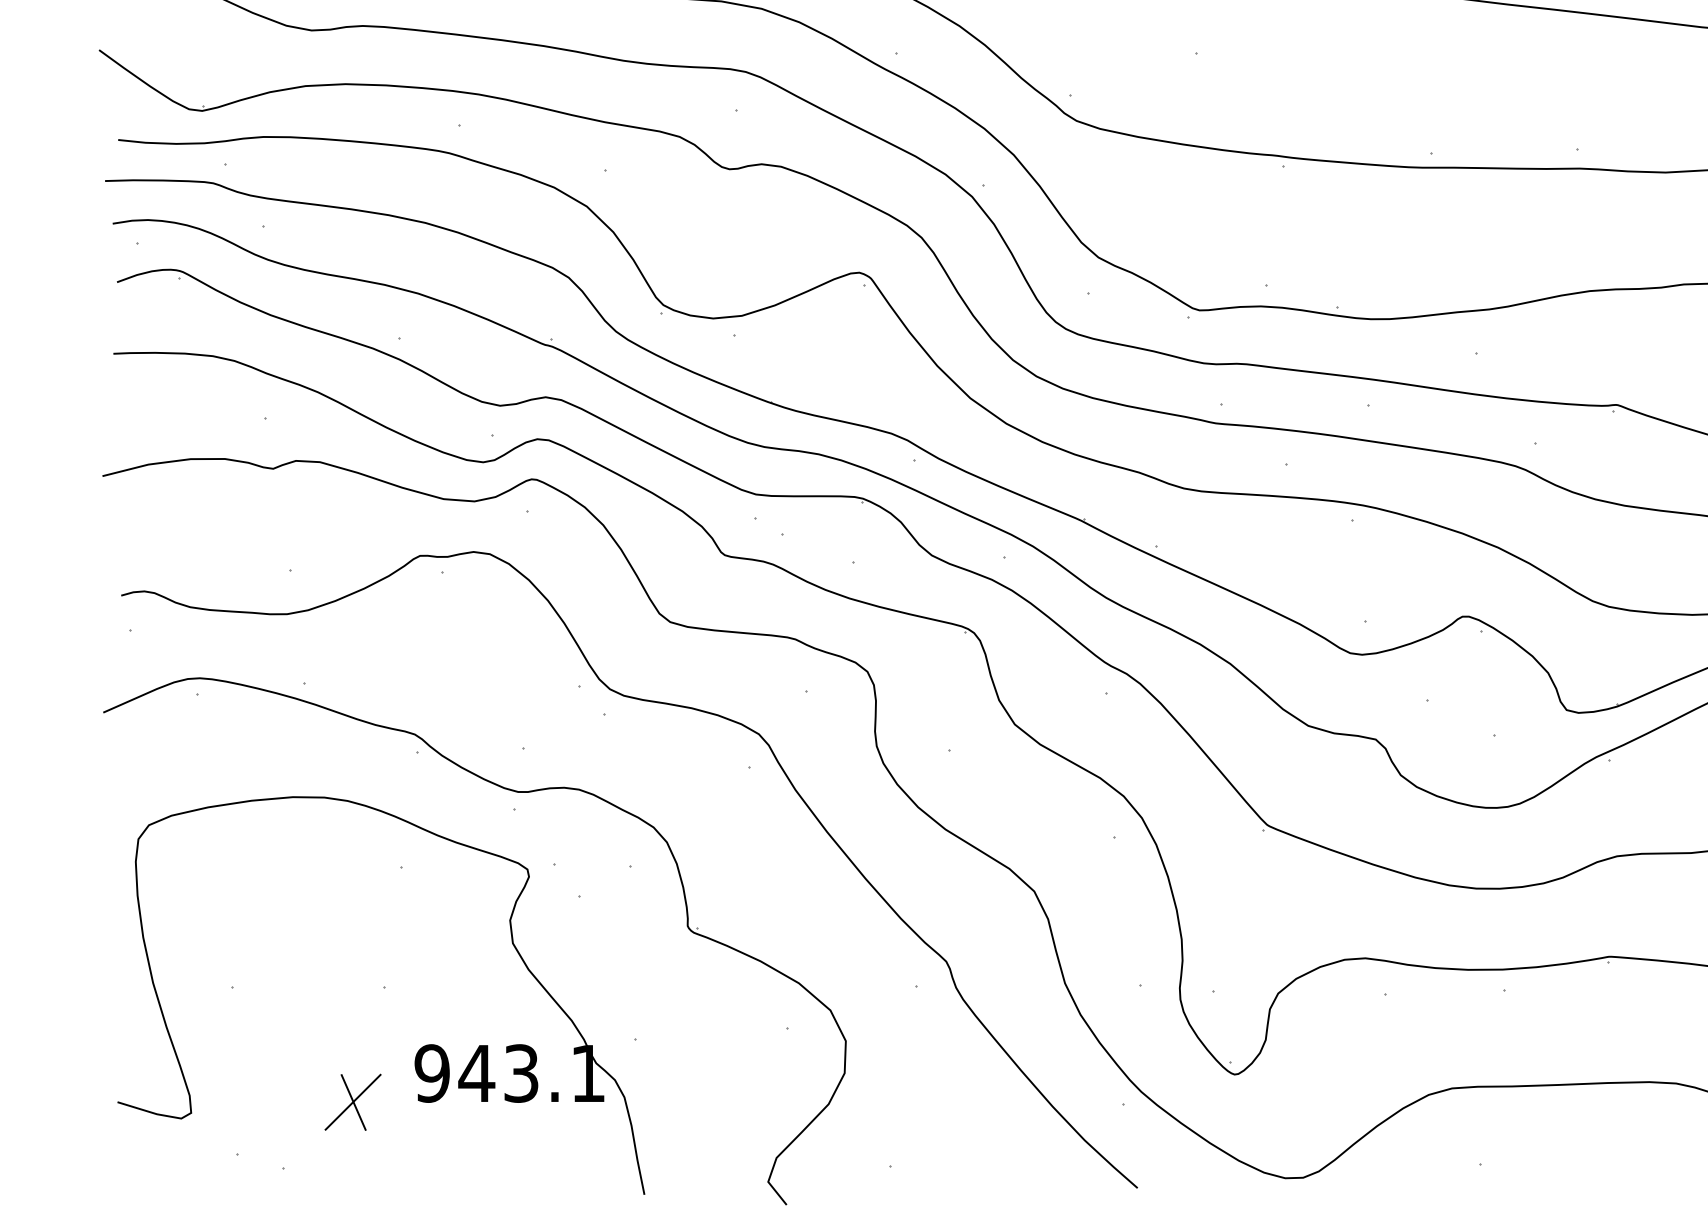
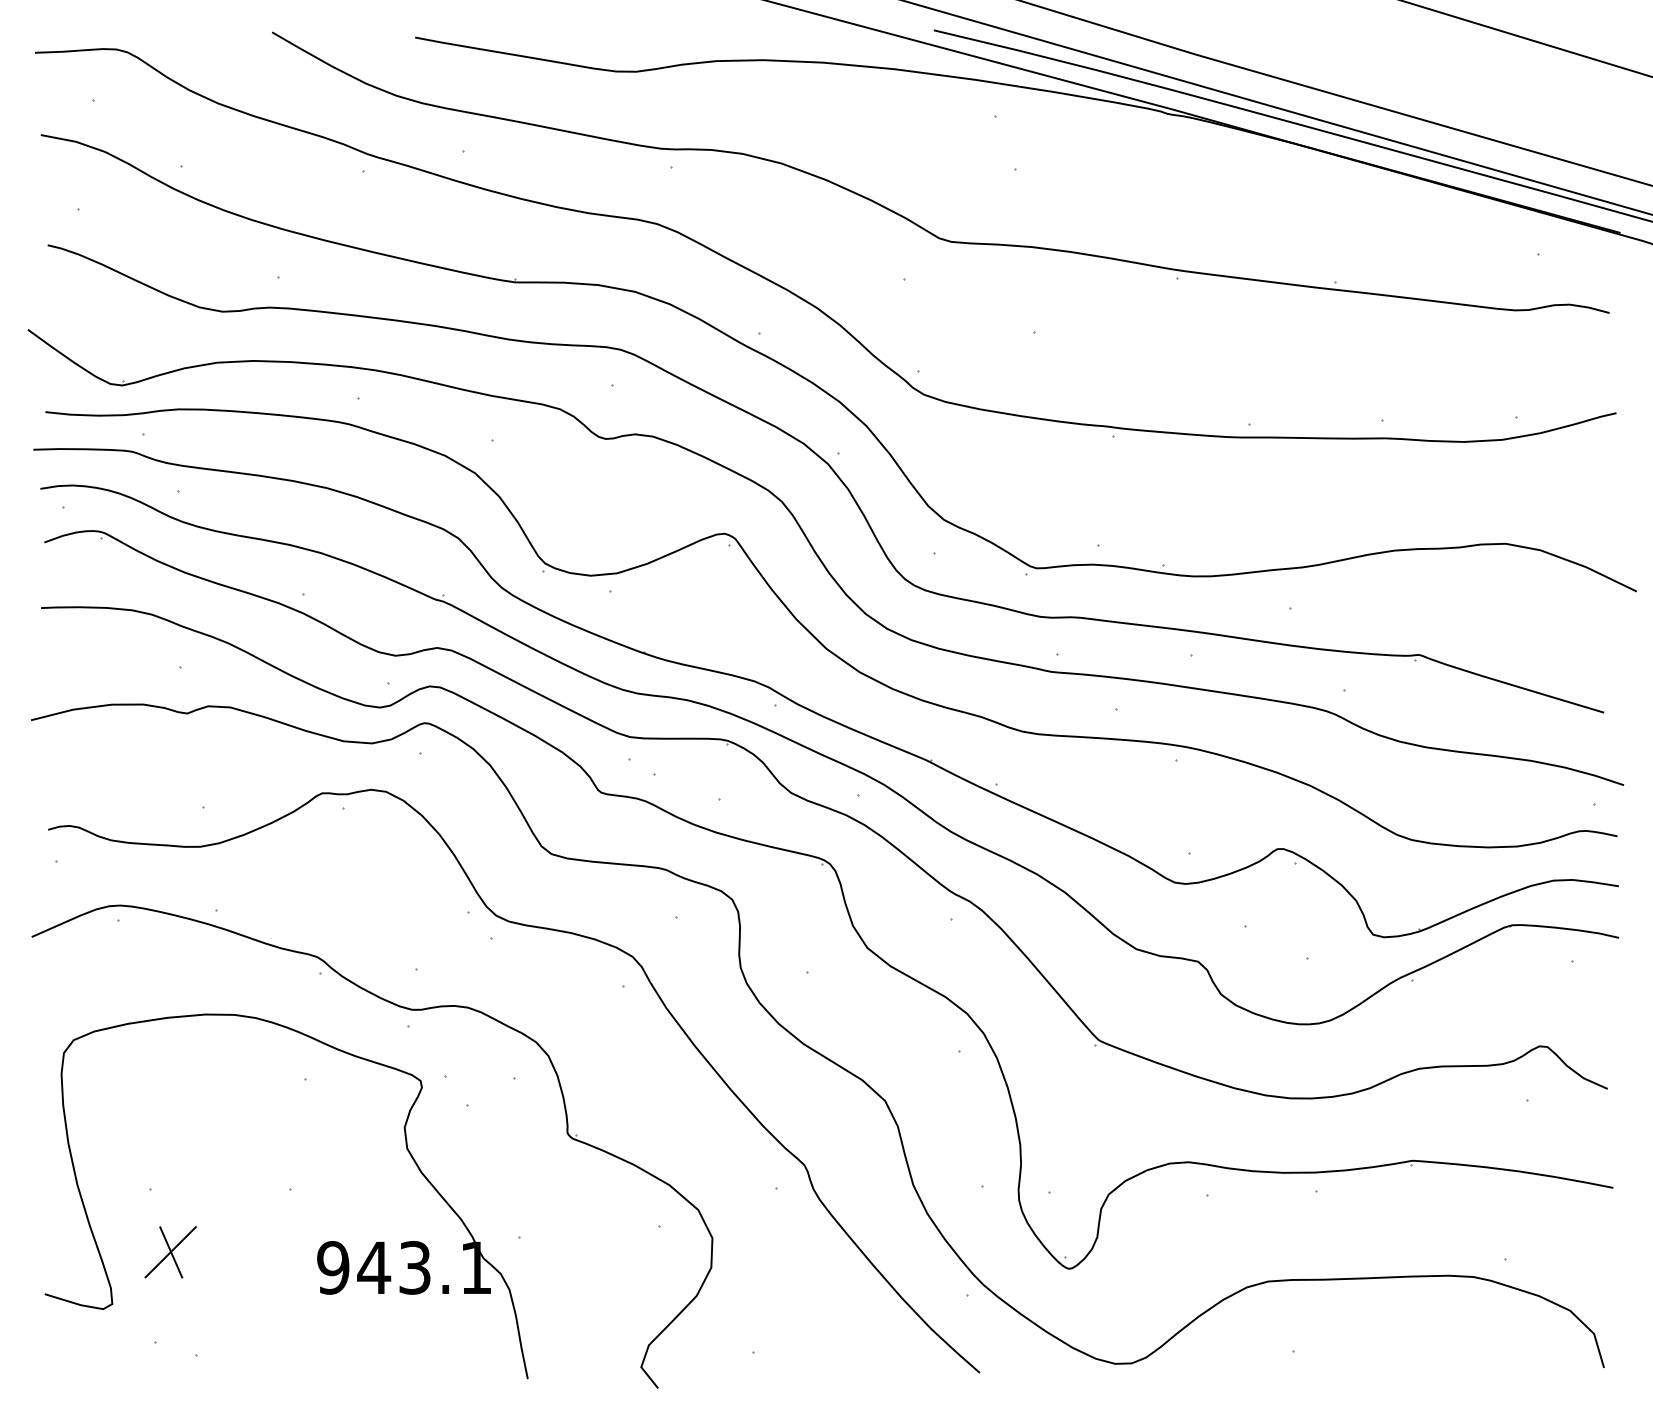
part: (352, 1102) -> (170, 1252), moved

